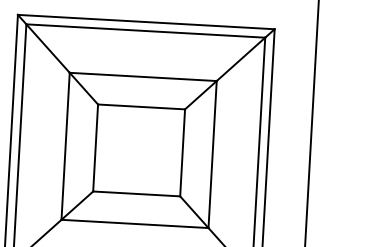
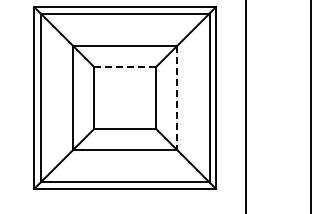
line: (142, 107) -> (125, 67), solid -> dashed
line: (213, 155) -> (177, 98), solid -> dashed

